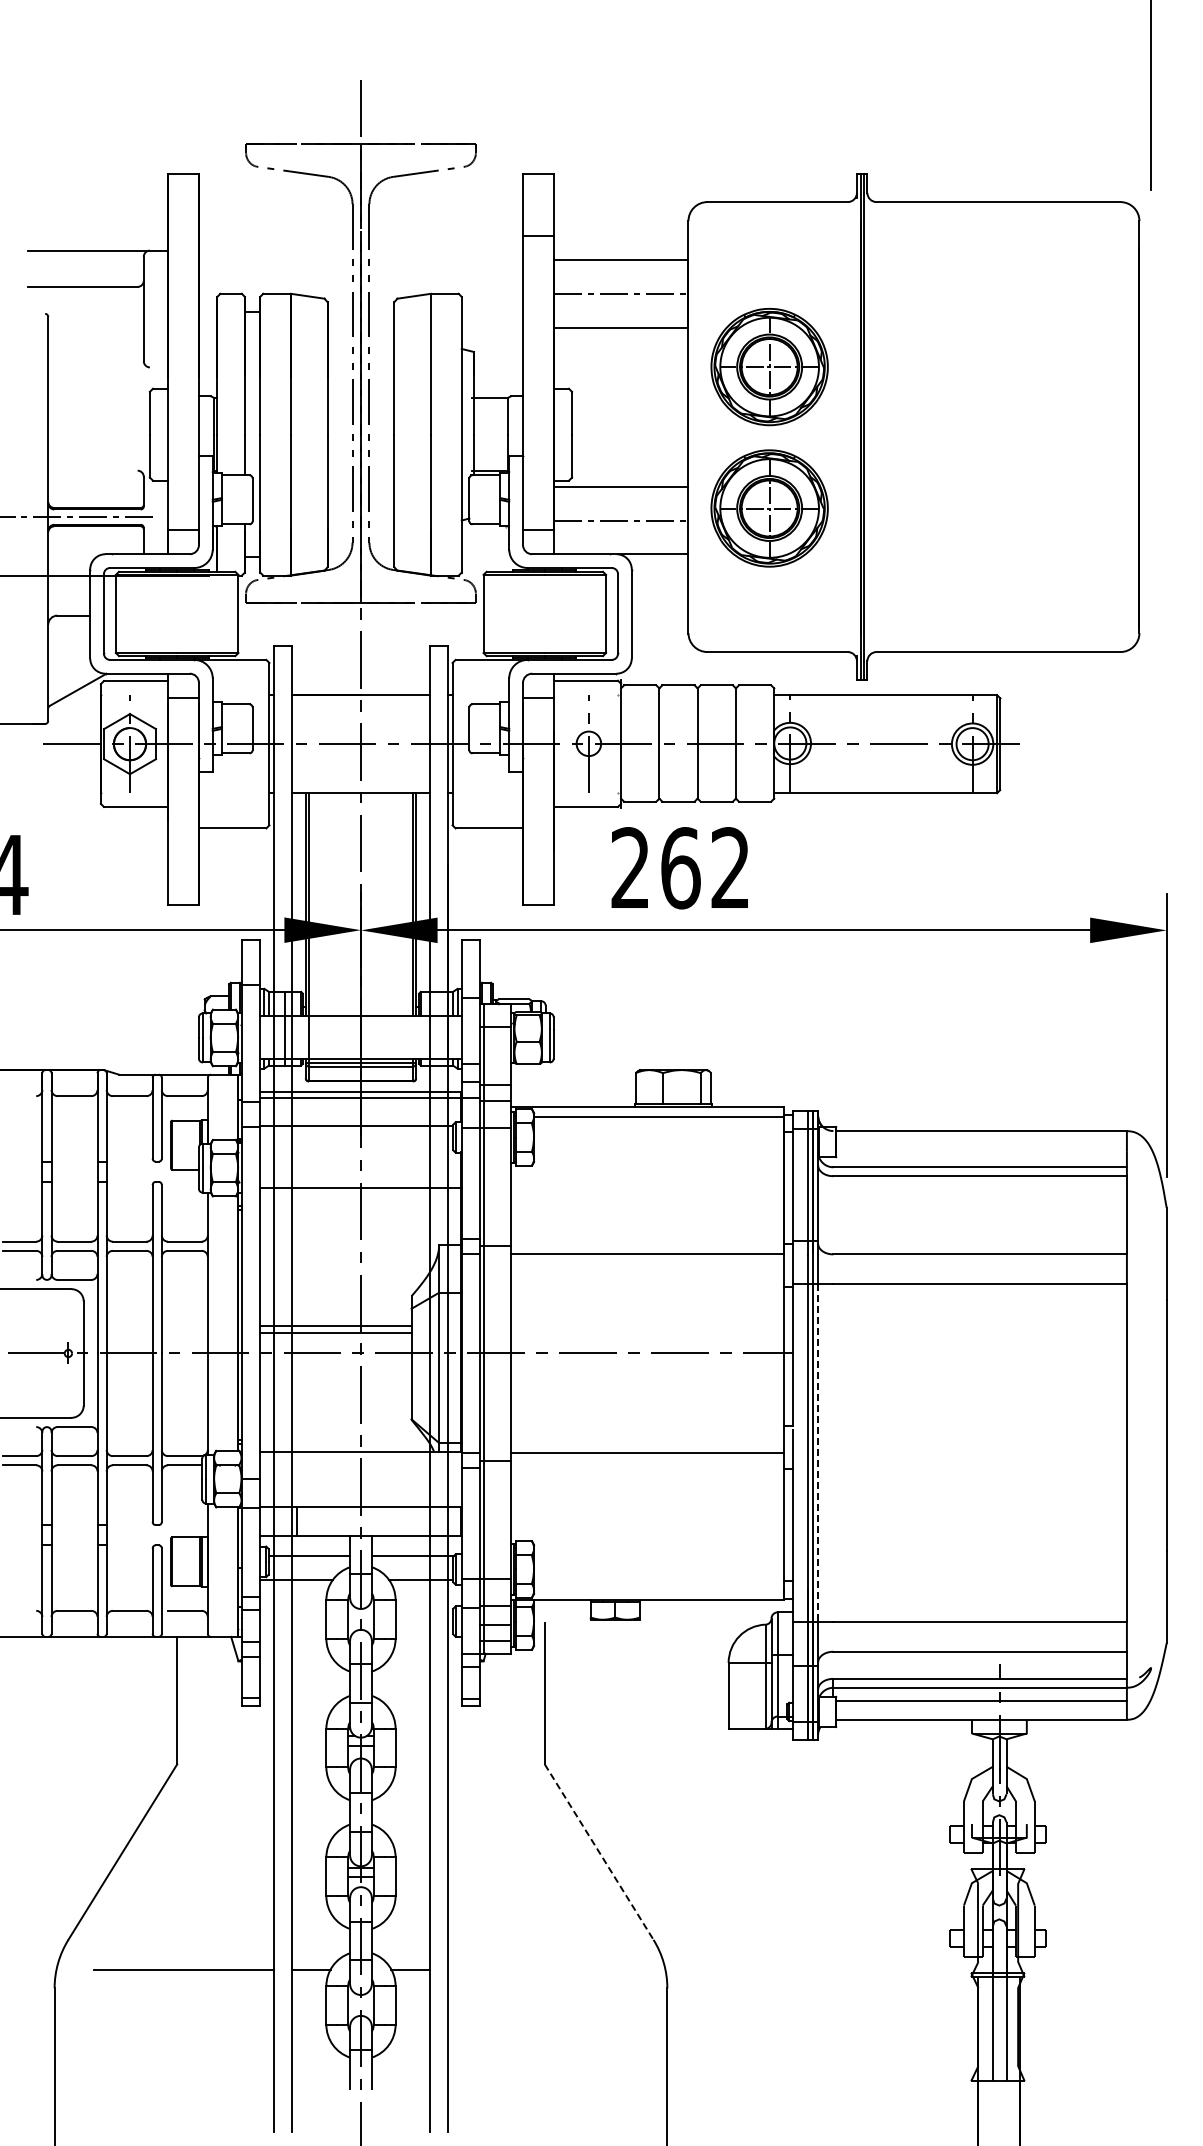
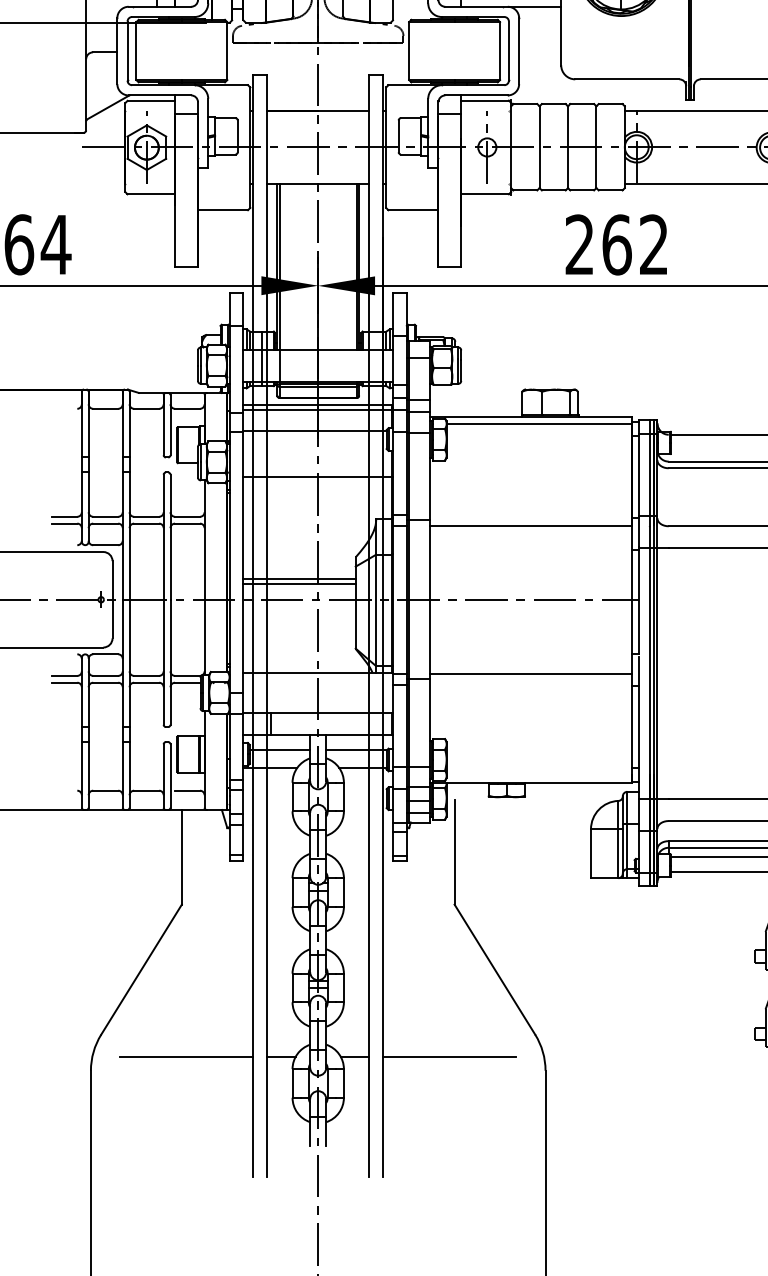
text: (679, 868) -> (616, 245), moved
line: (818, 1453) -> (657, 673), dashed -> solid
line: (599, 1852) -> (495, 969), dashed -> solid
line: (538, 1969) -> (449, 1056), added

